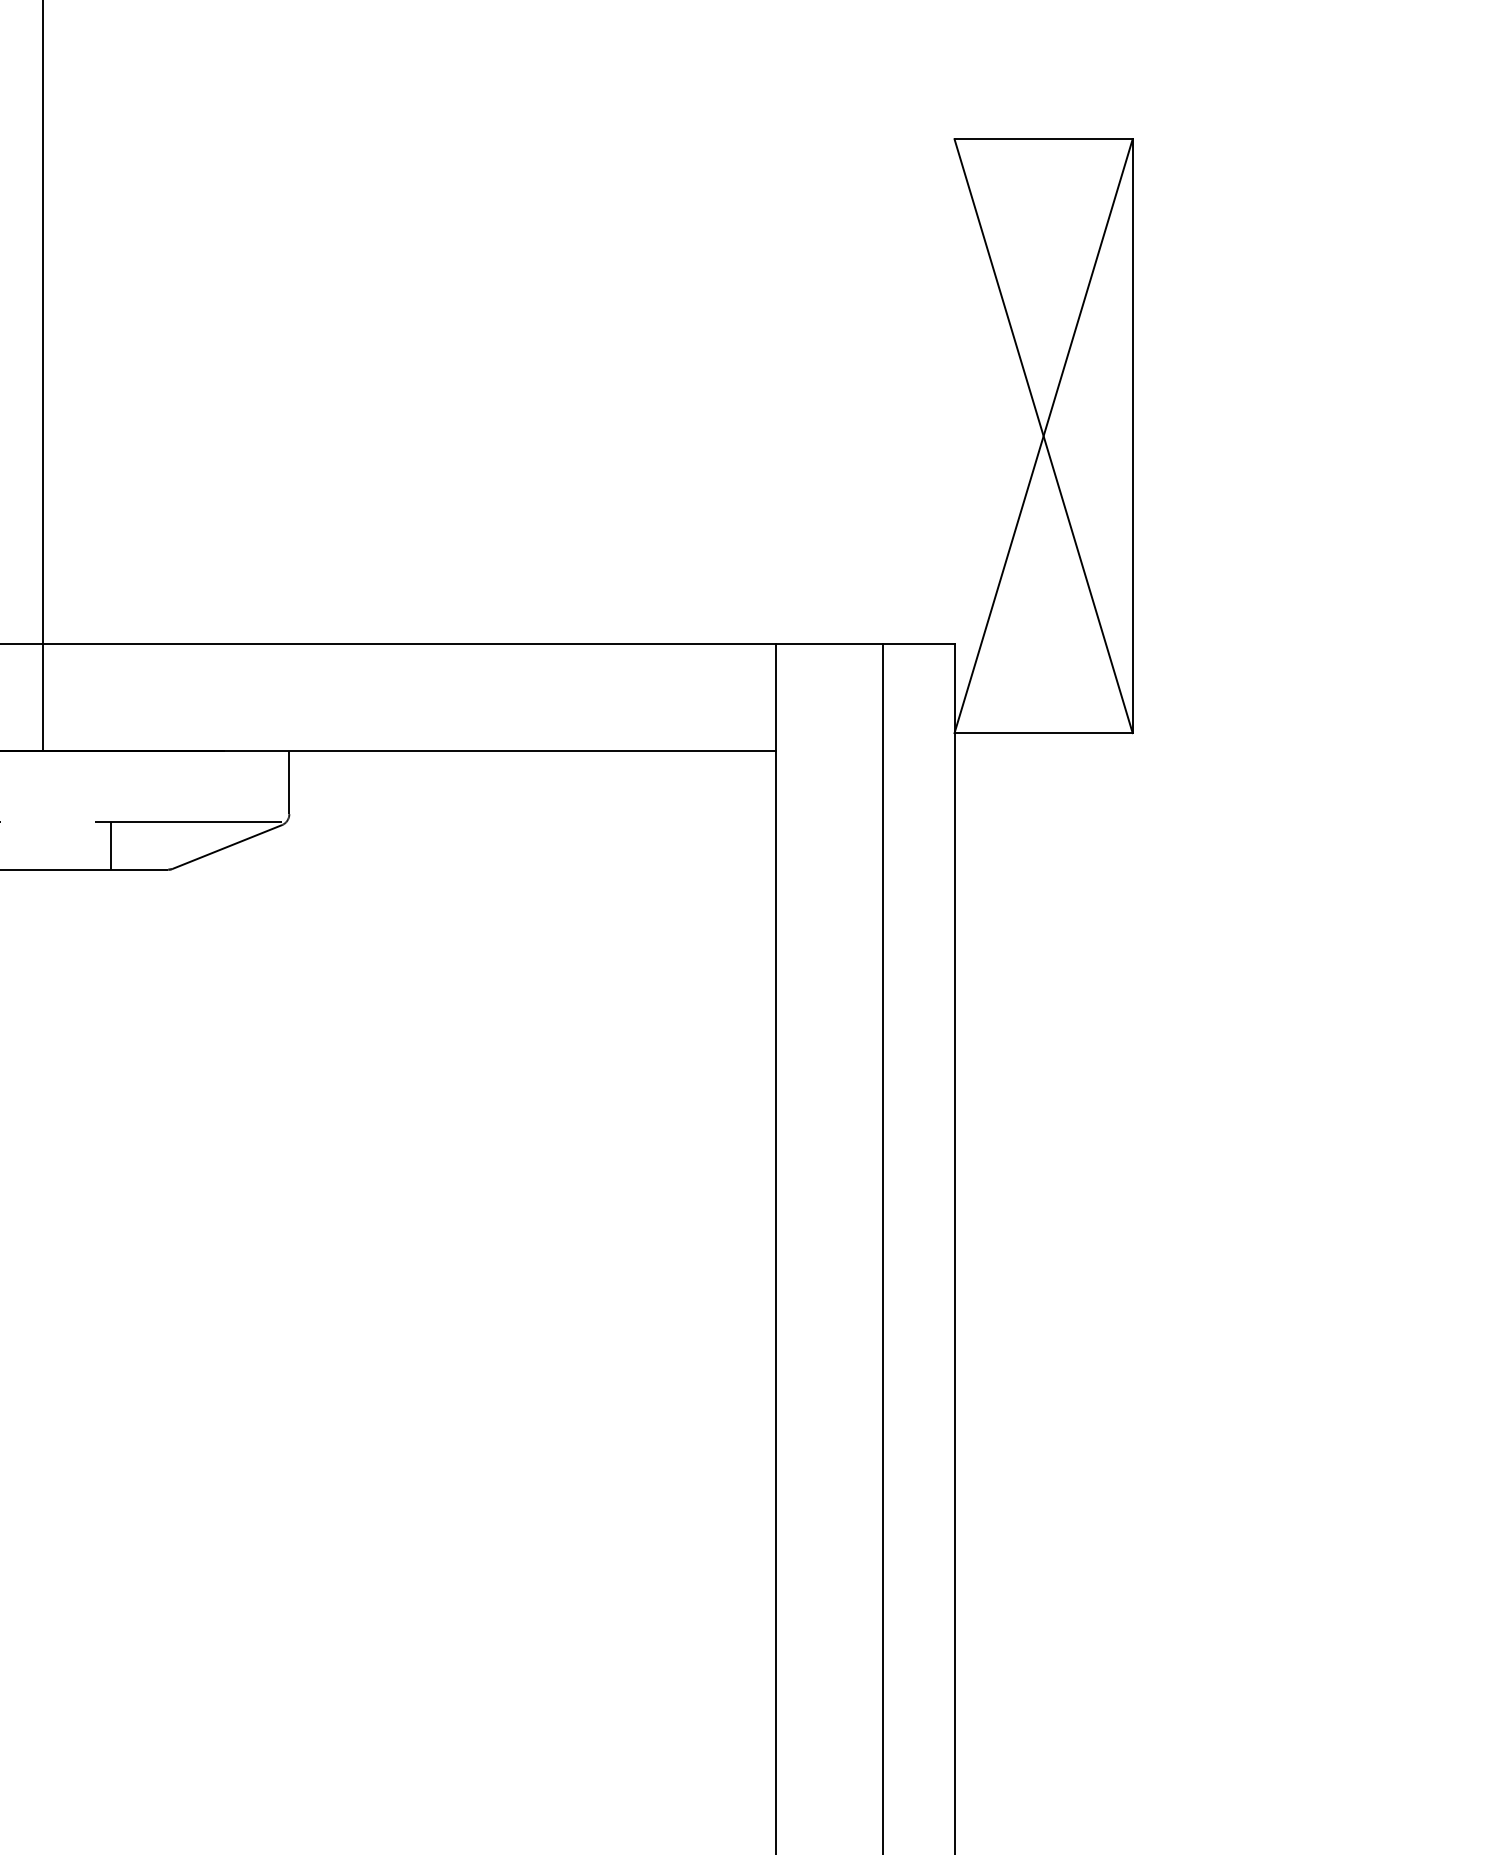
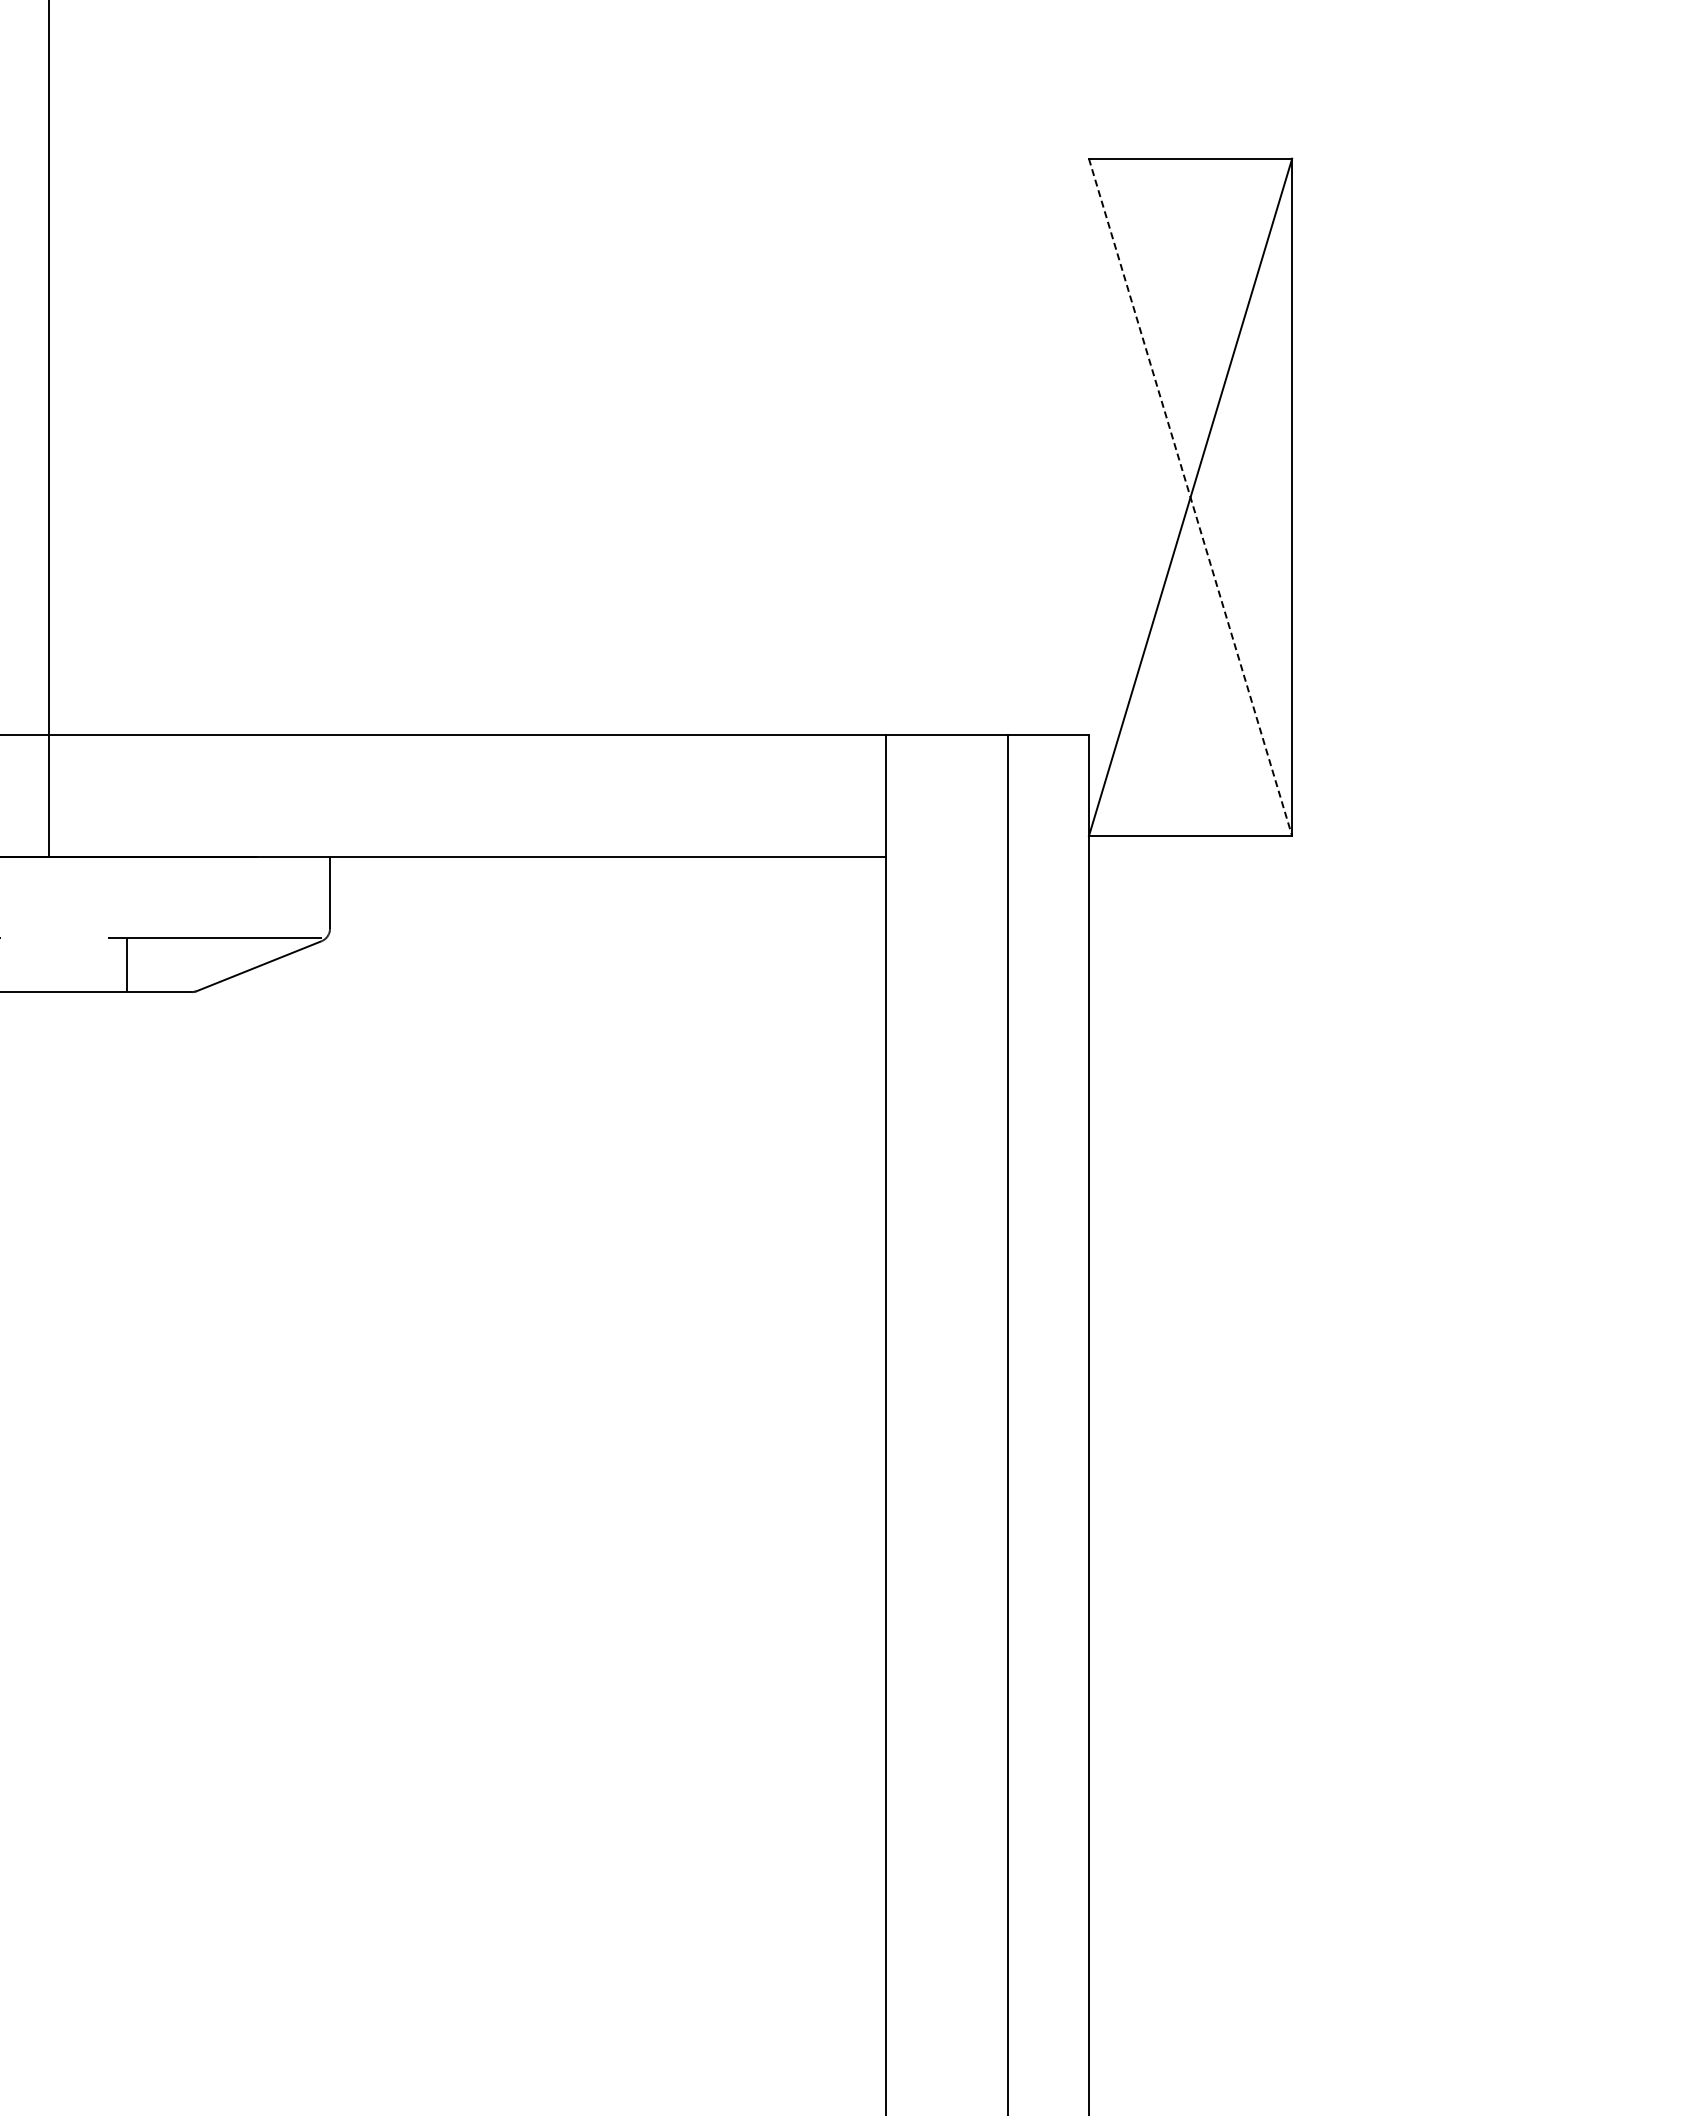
line: (1043, 436) -> (1190, 497), solid -> dashed

